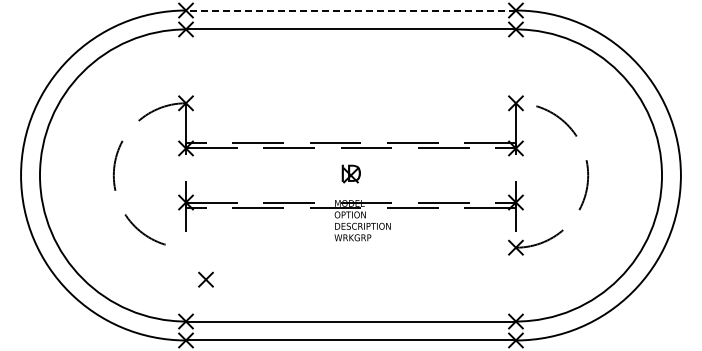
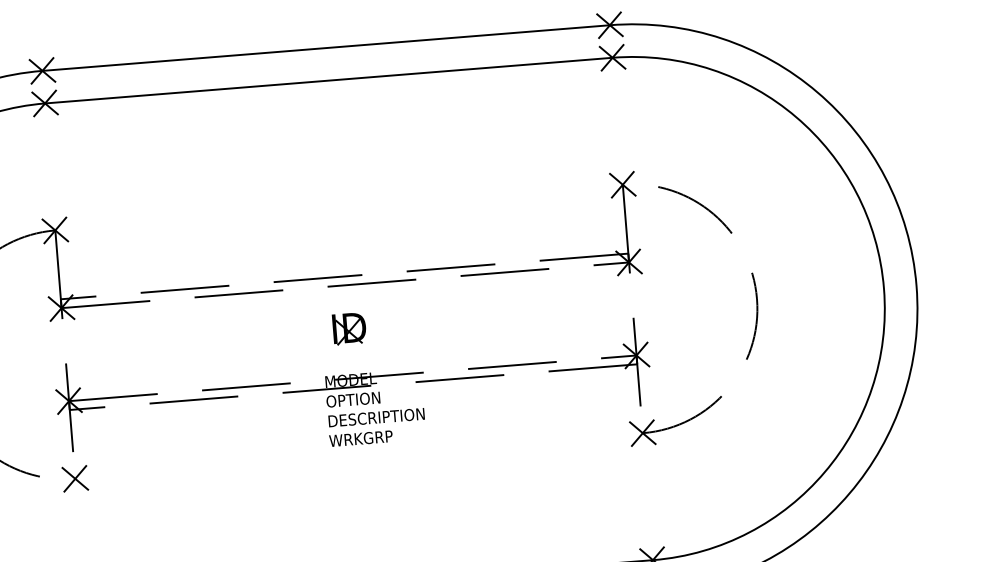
line: (351, 10) -> (327, 47), dashed -> solid
part: (205, 279) -> (74, 478), moved

